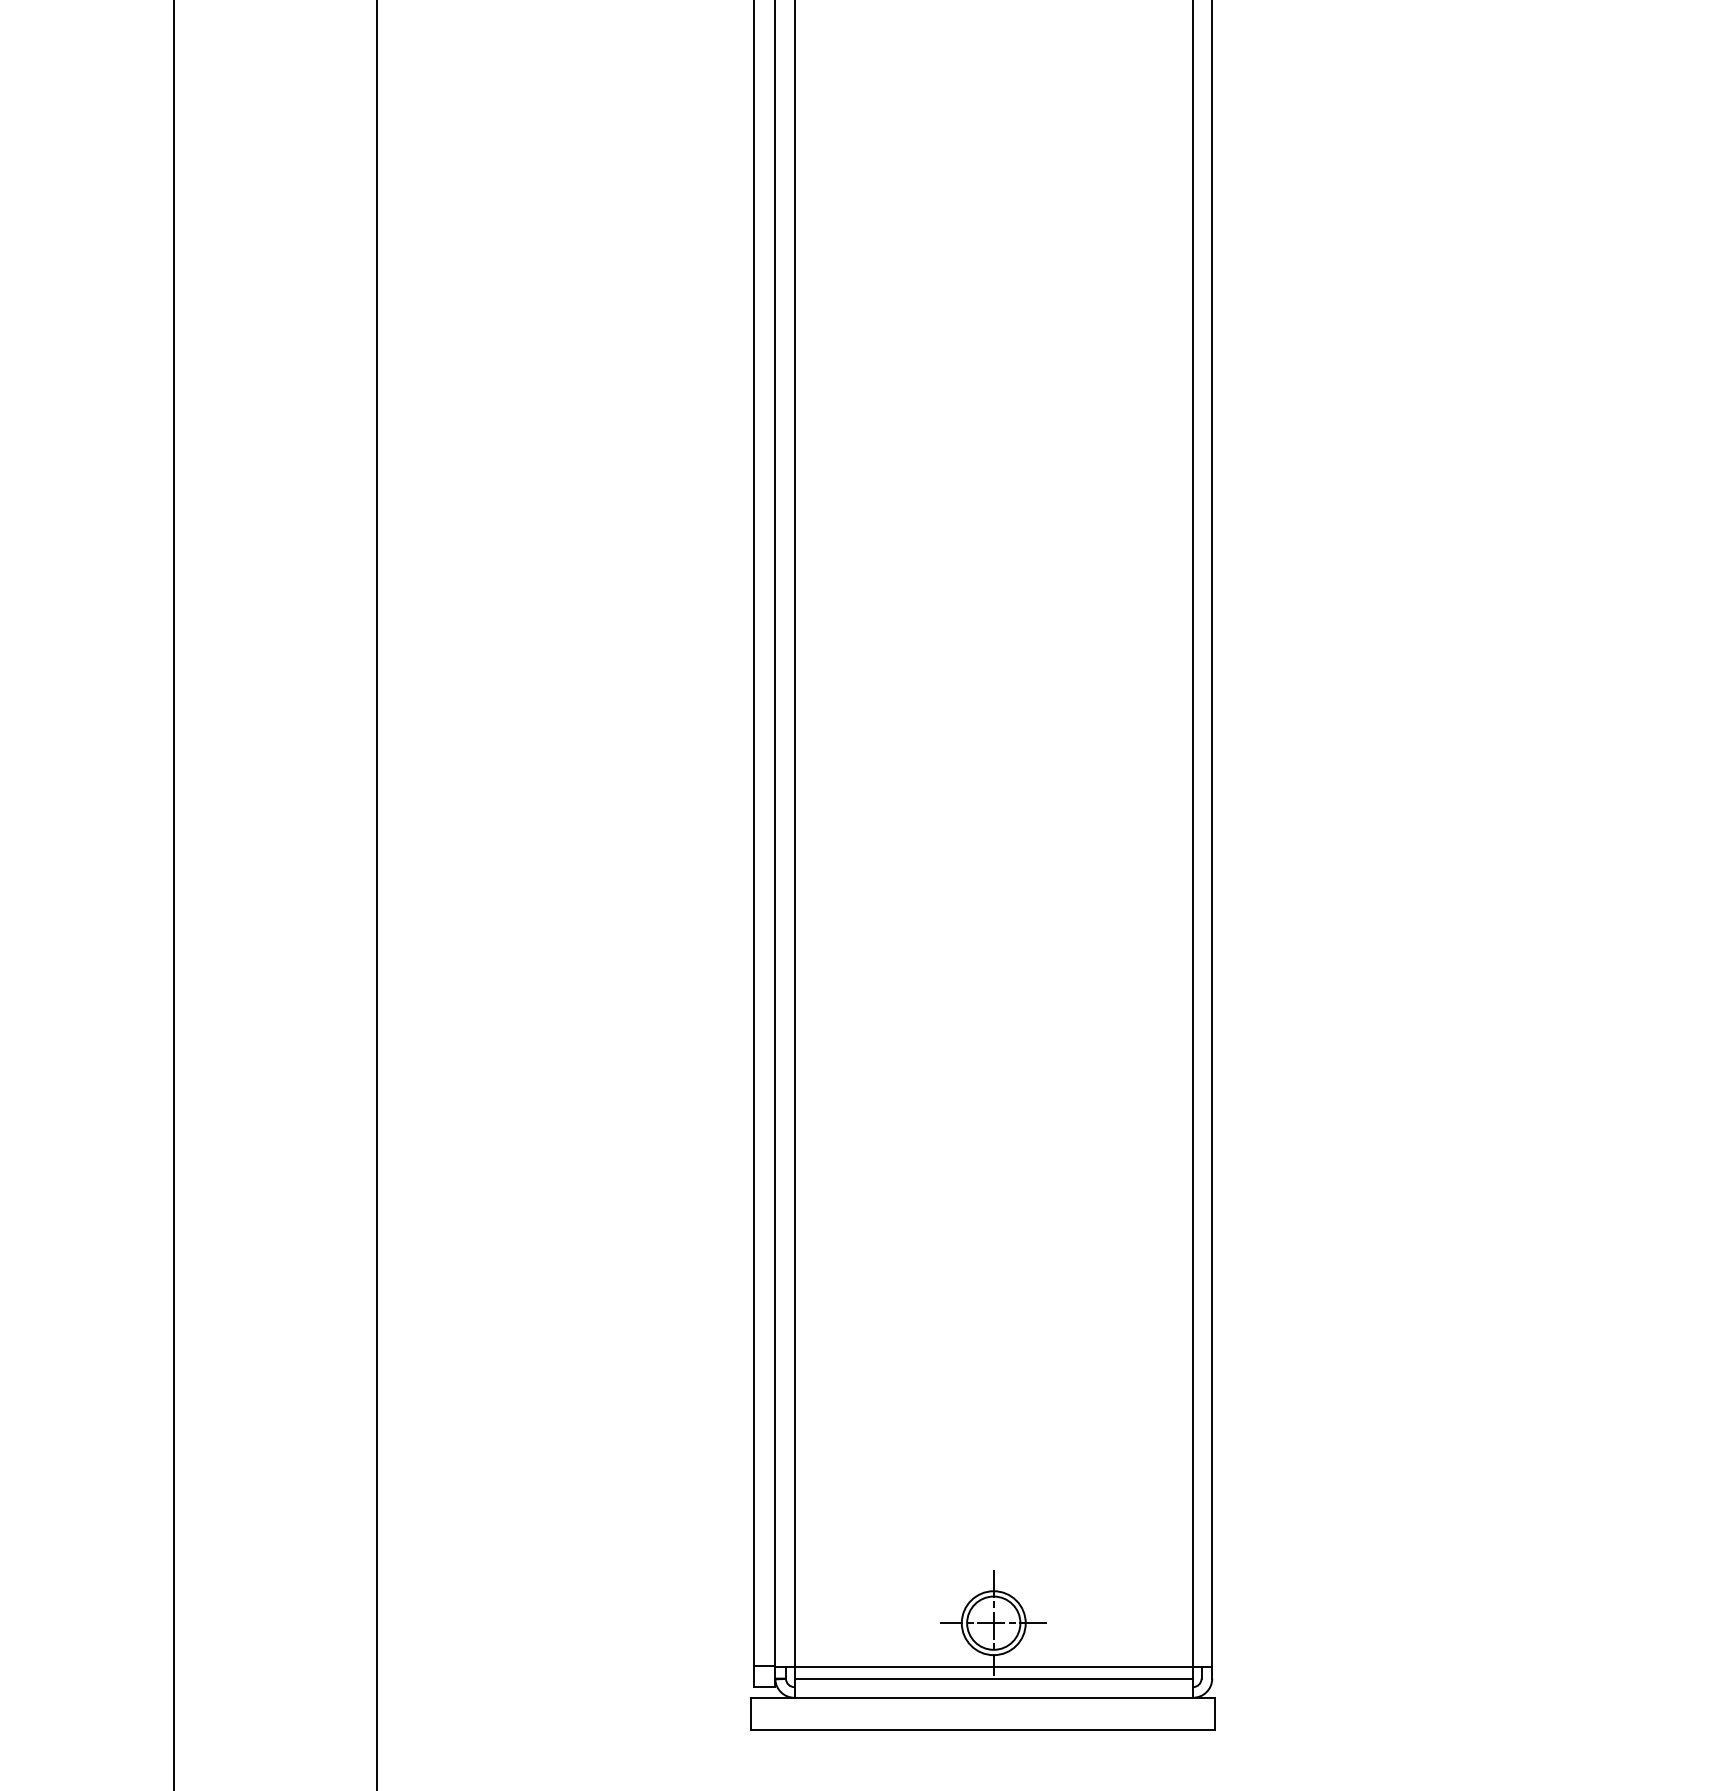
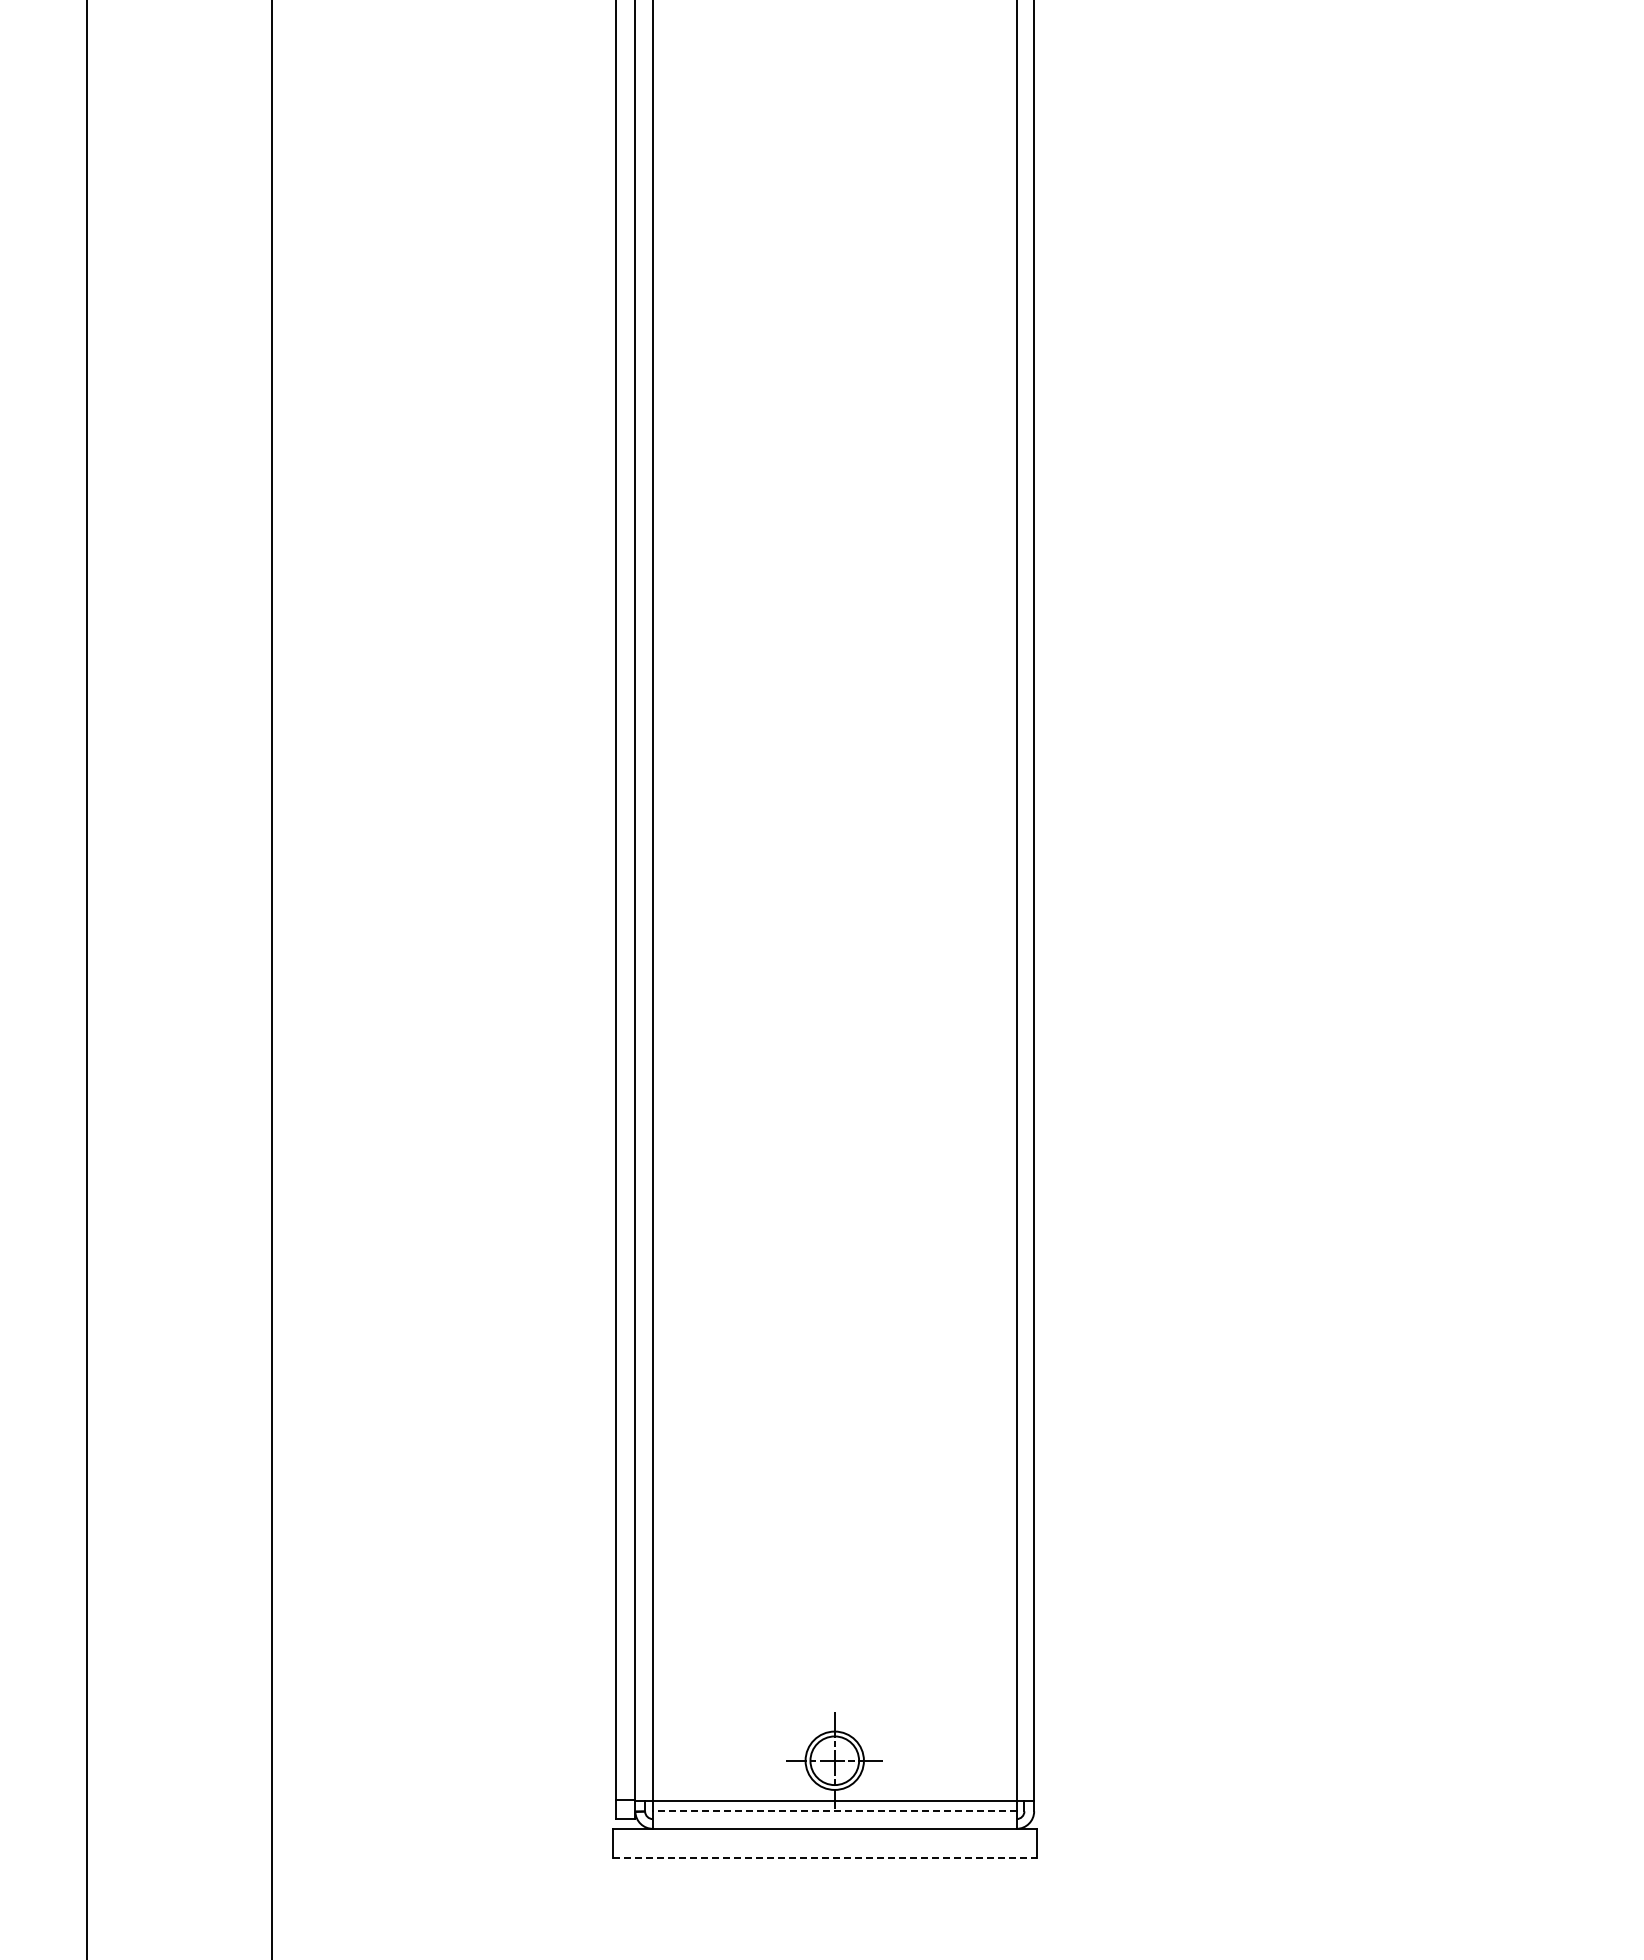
line: (993, 1678) -> (834, 1811), solid -> dashed
line: (983, 1730) -> (825, 1858), solid -> dashed

